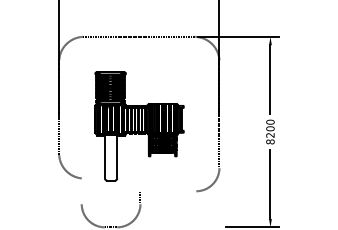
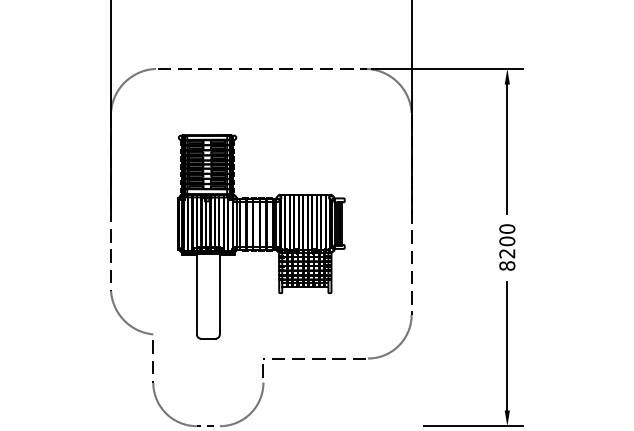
line: (81, 191) -> (152, 358), added
line: (168, 191) -> (316, 358), added

